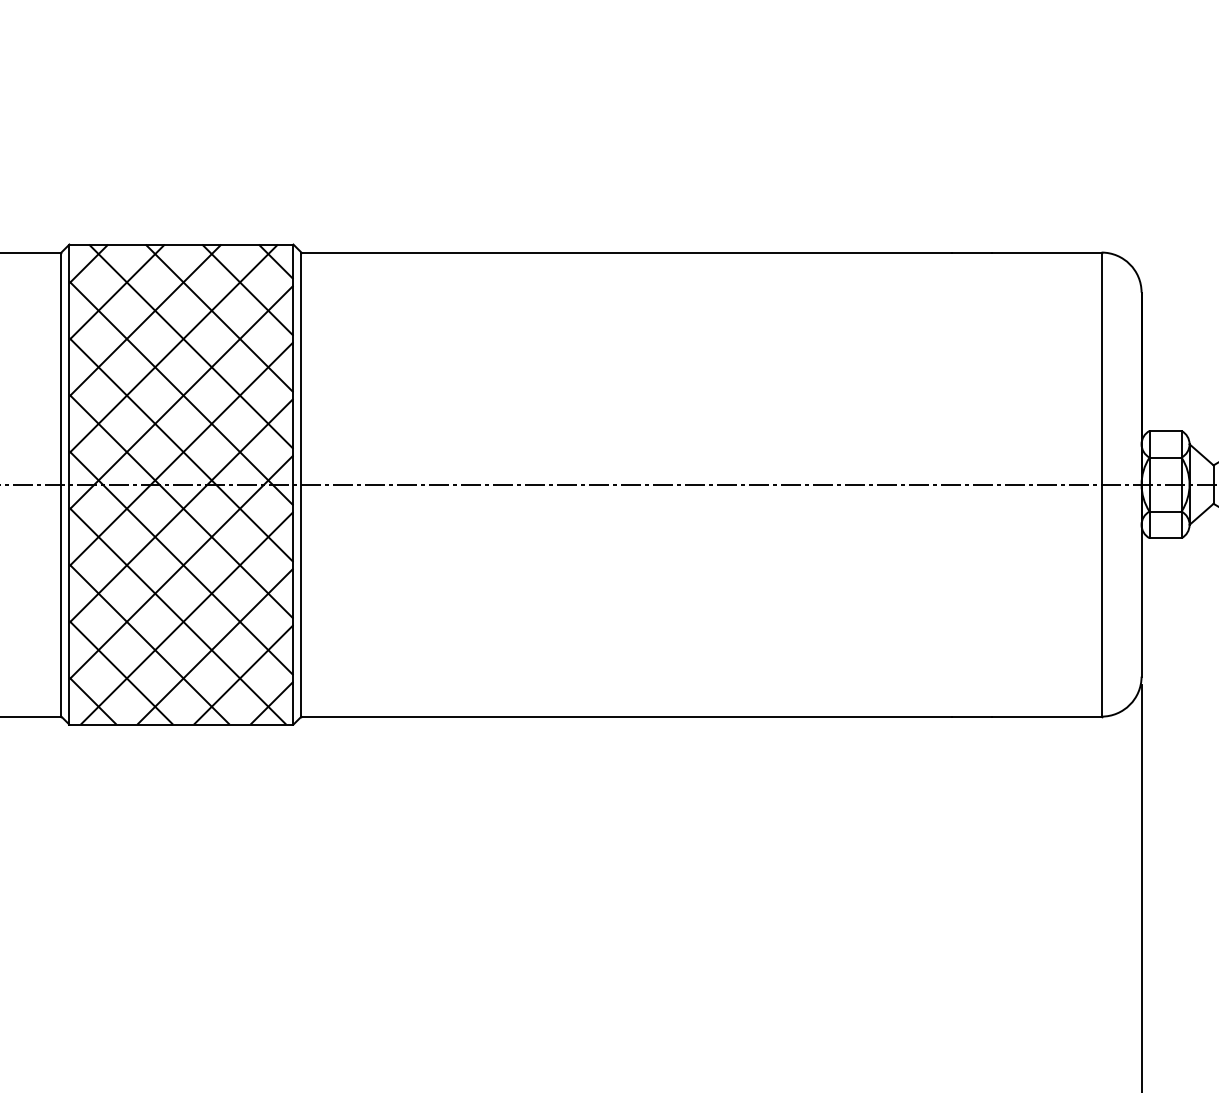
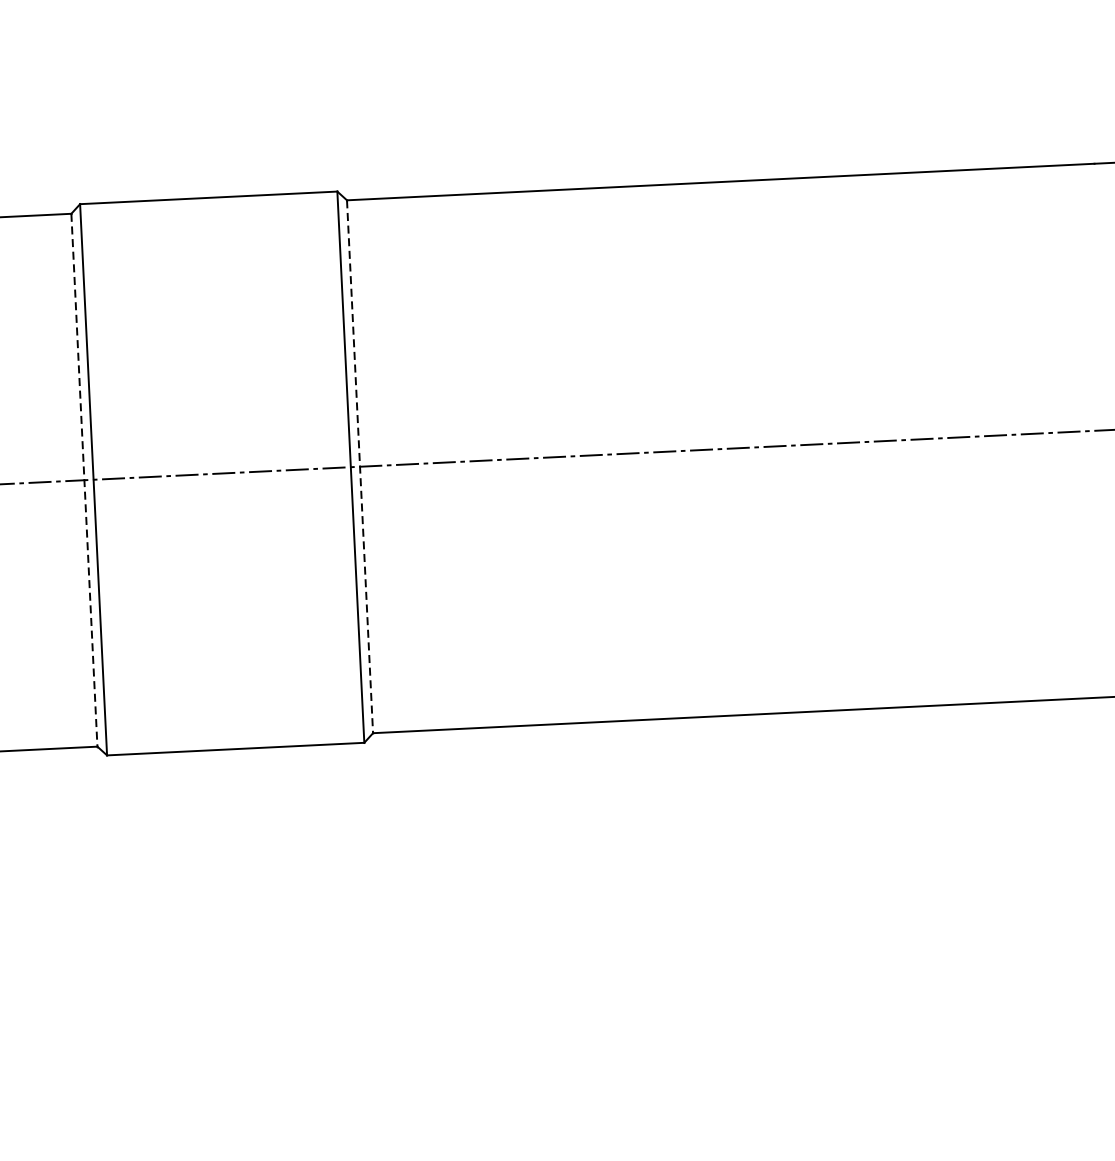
hatch: (181, 484) -> (222, 473), removed
line: (61, 485) -> (84, 481), solid -> dashed
line: (301, 485) -> (360, 467), solid -> dashed

